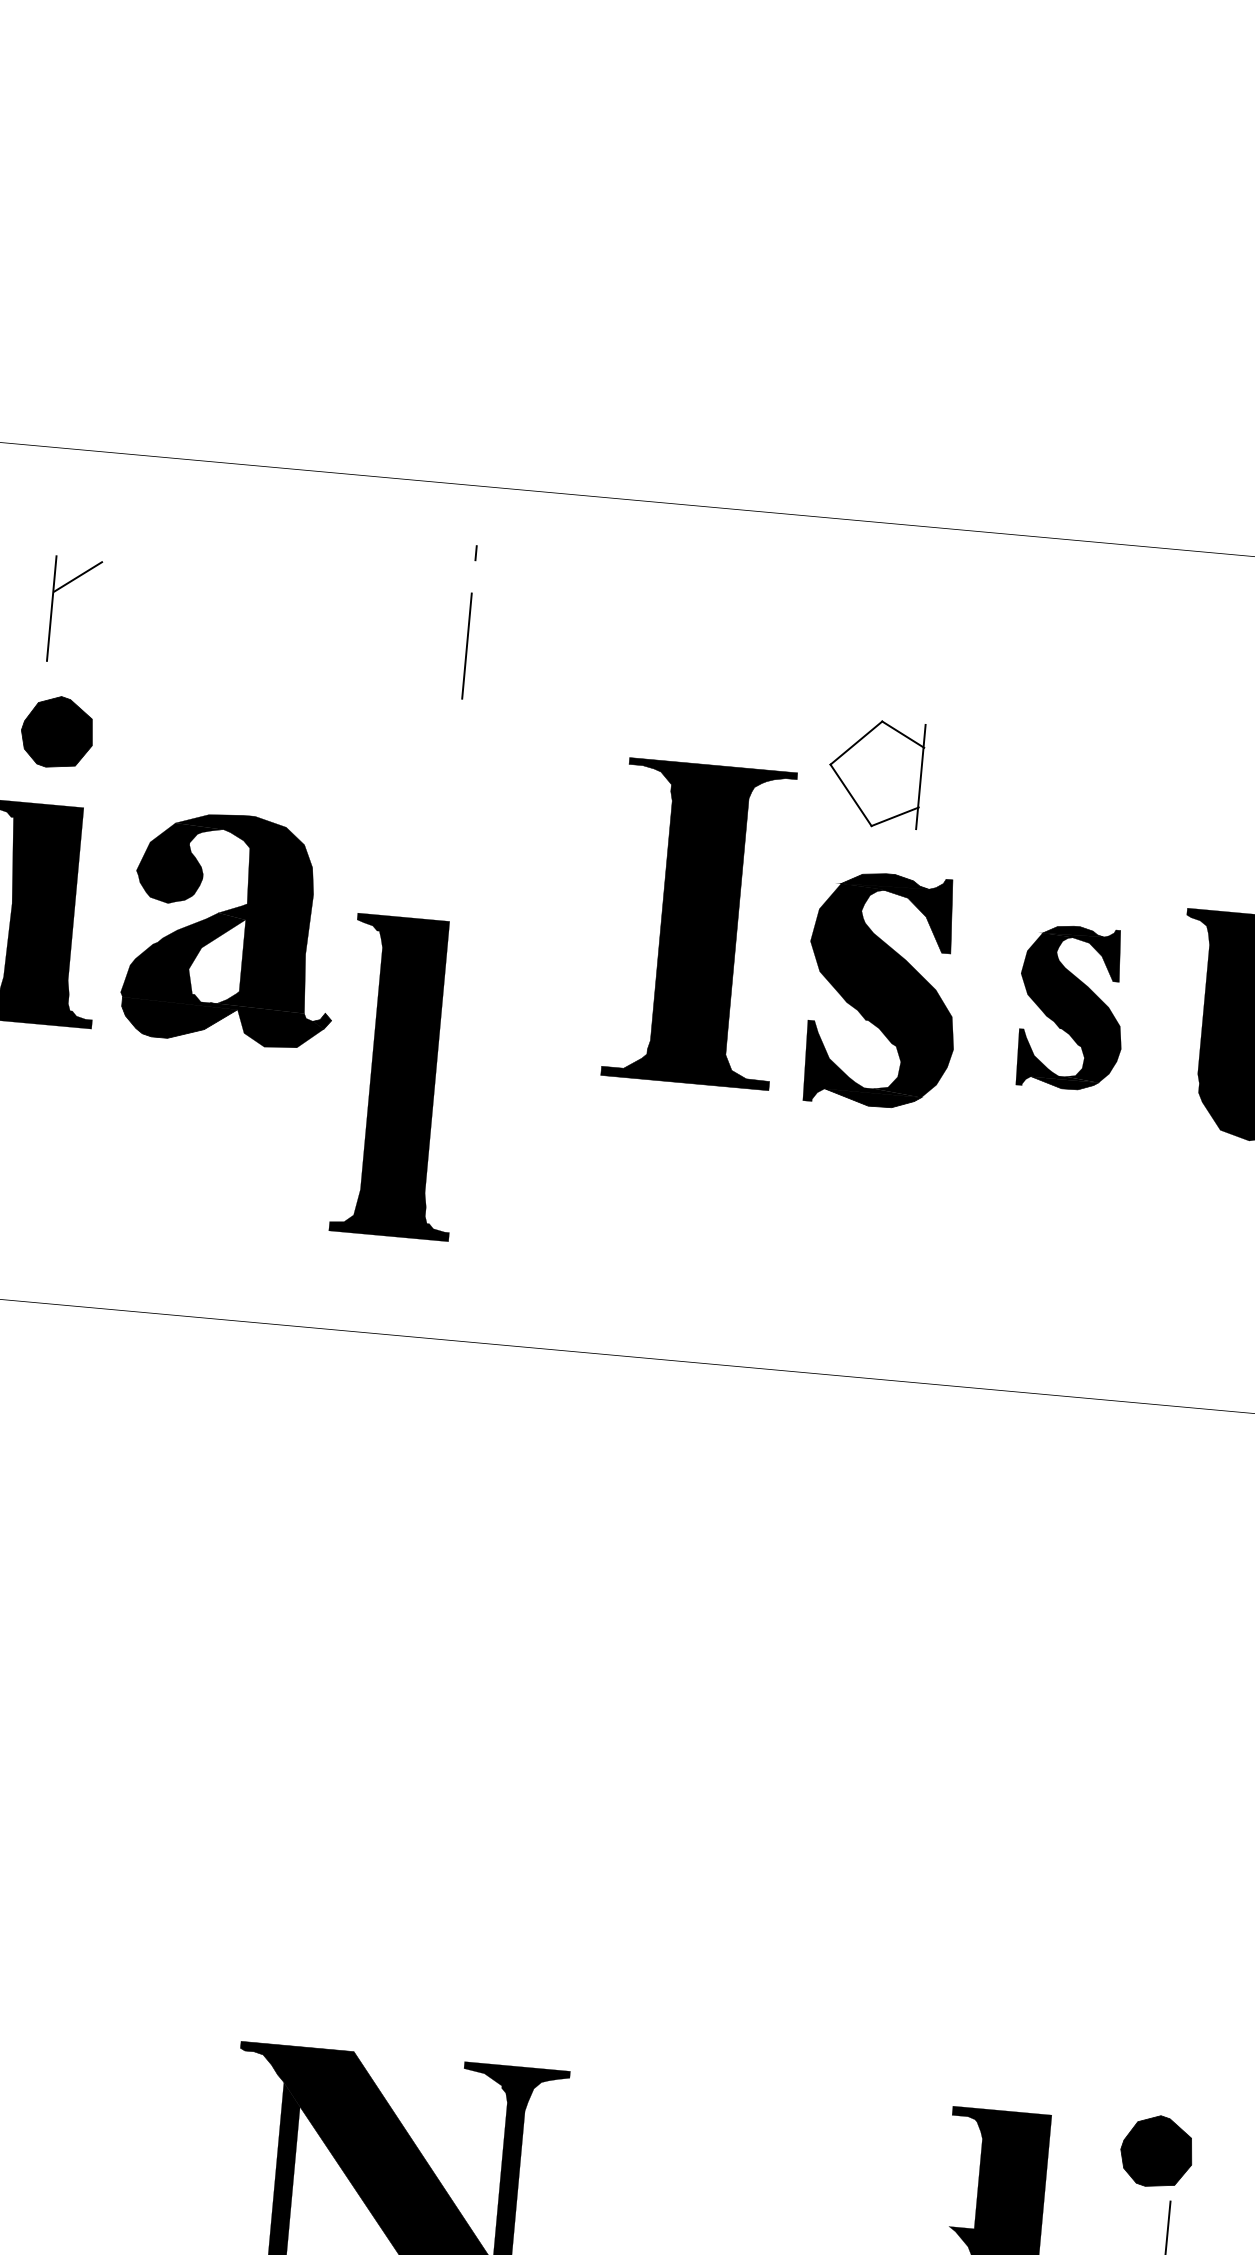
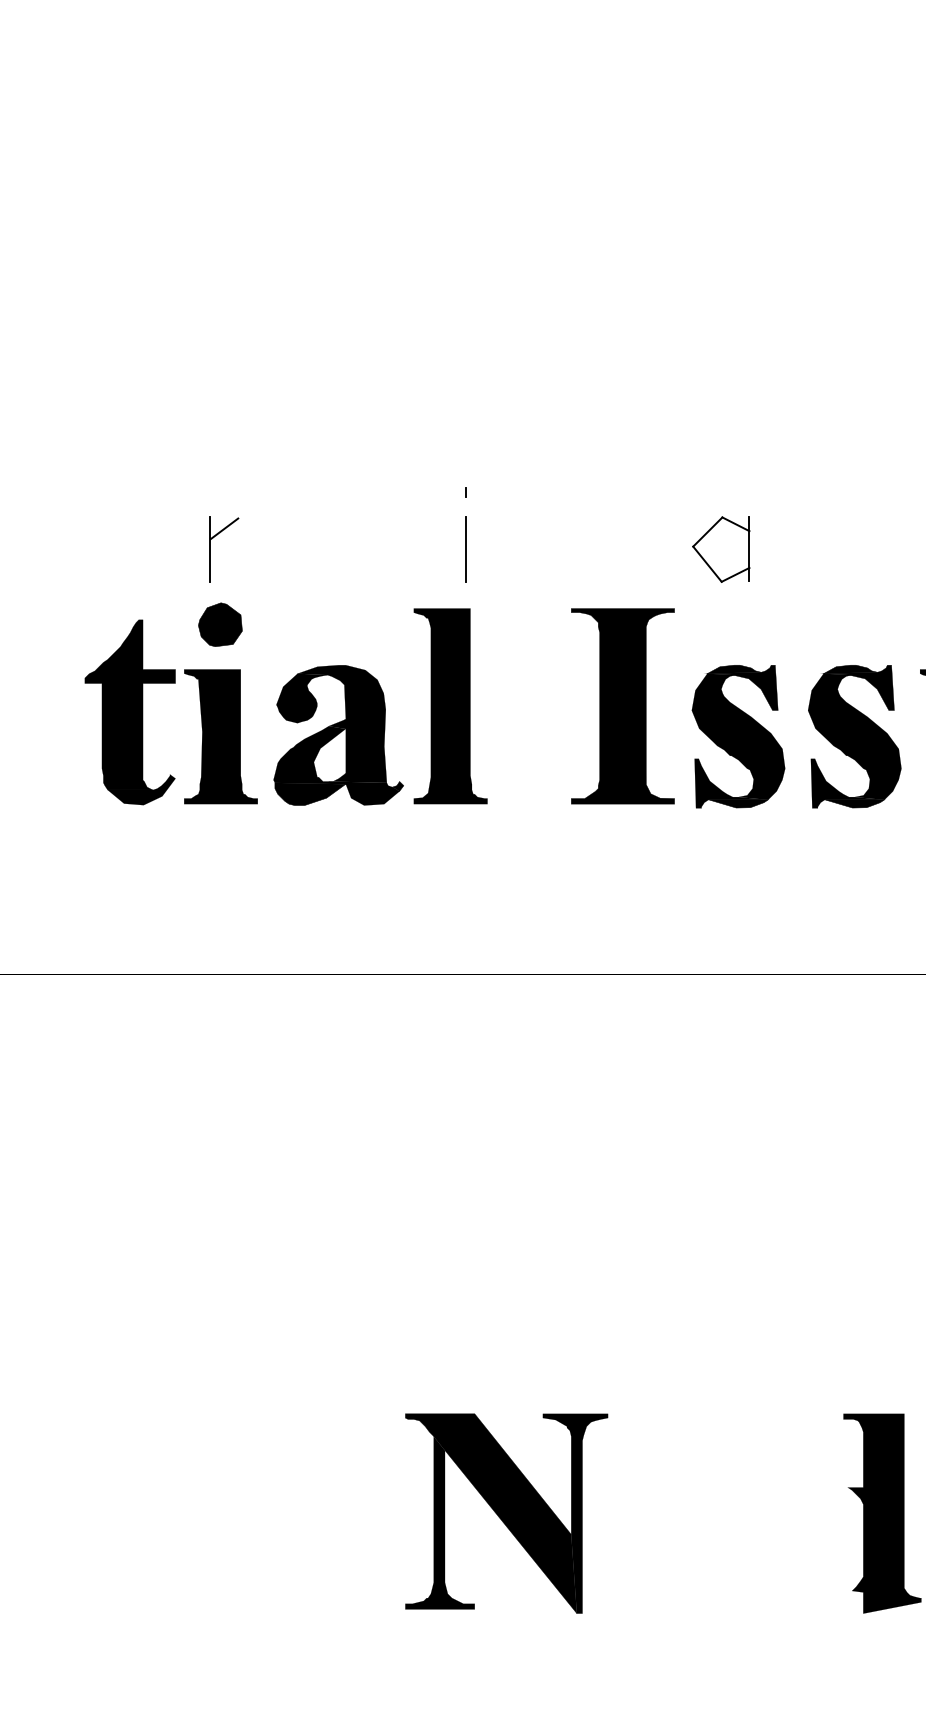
part: (876, 773) -> (721, 549), moved
part: (1070, 1007) -> (854, 736), size x1.43
part: (402, 1077) -> (450, 706), moved

